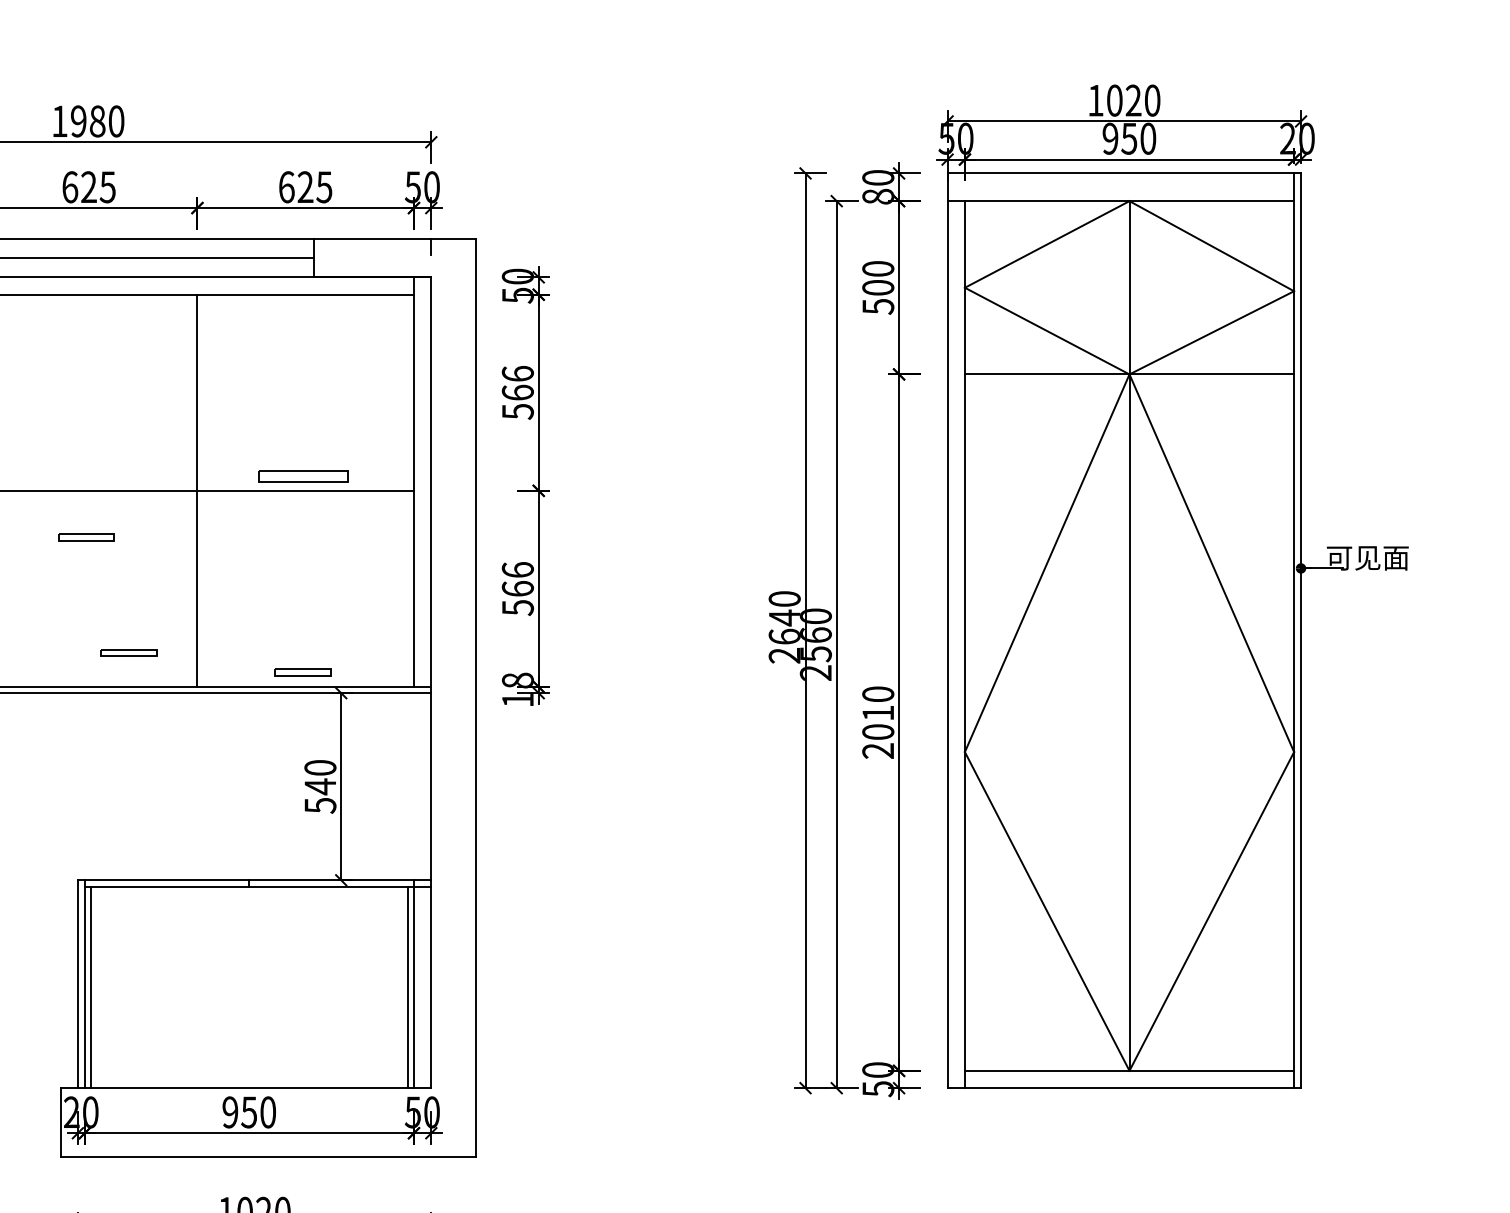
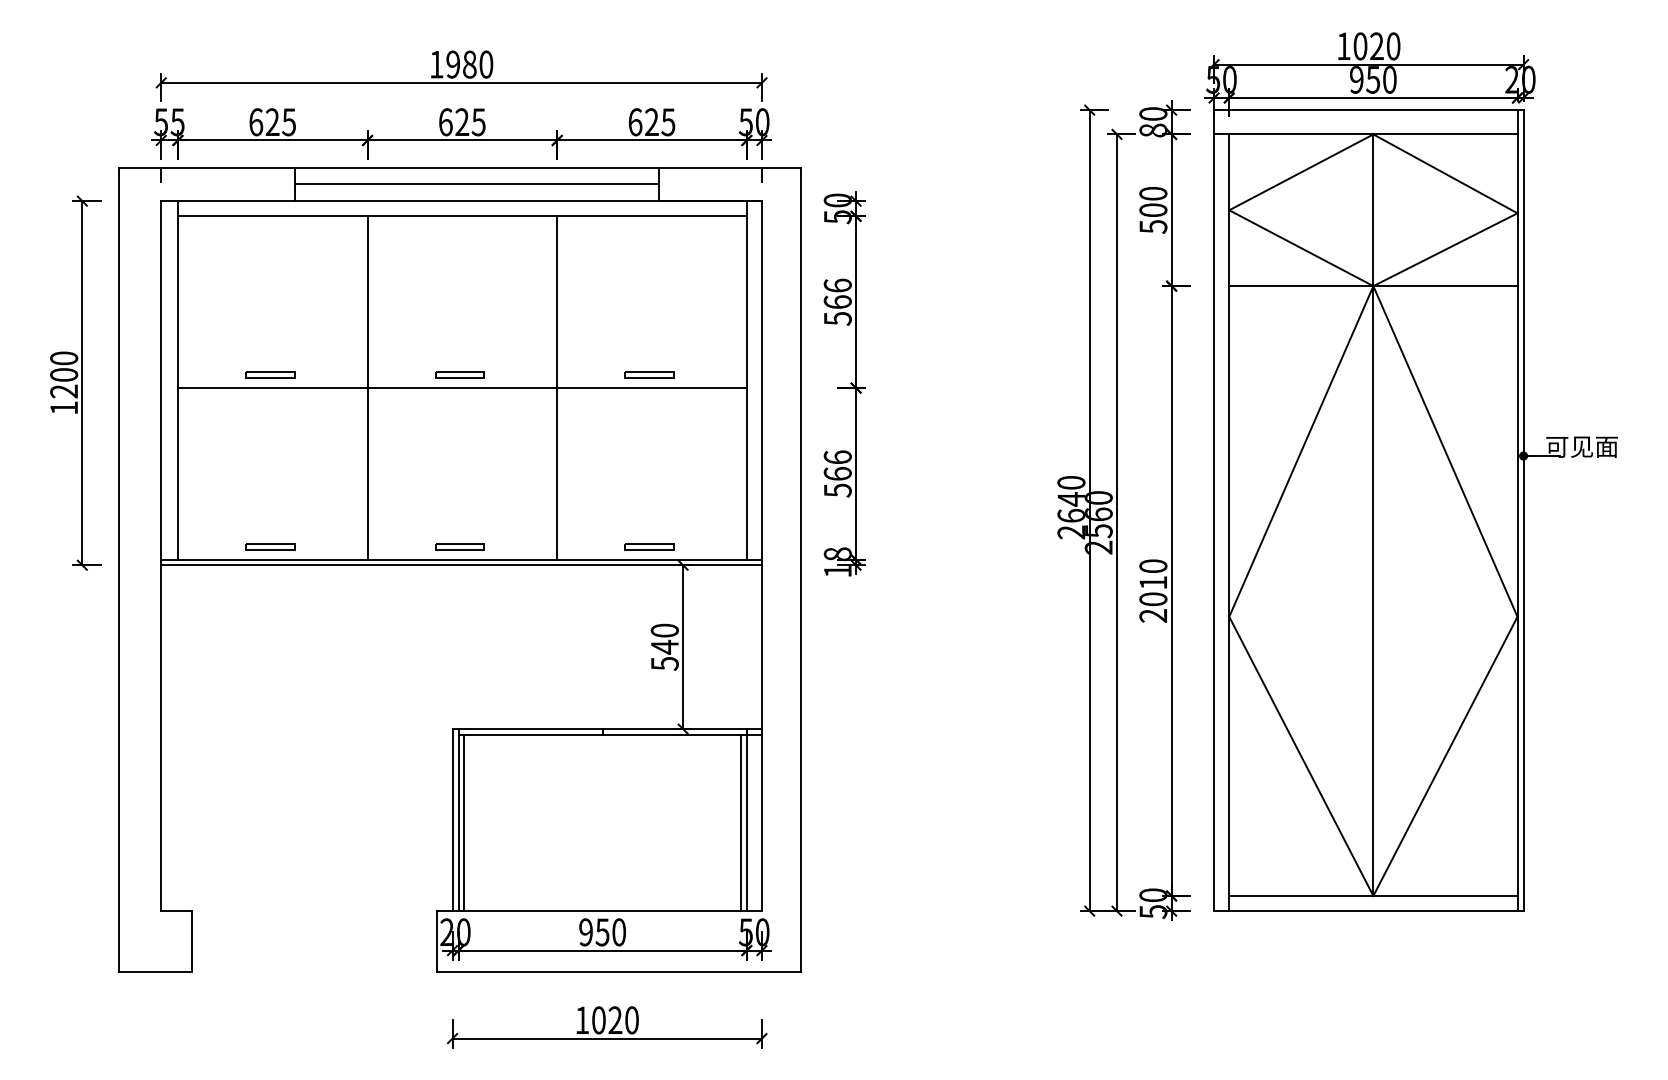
part: (302, 475) -> (649, 374), size x0.62
part: (85, 536) -> (459, 374), moved
part: (128, 652) -> (459, 546), moved

